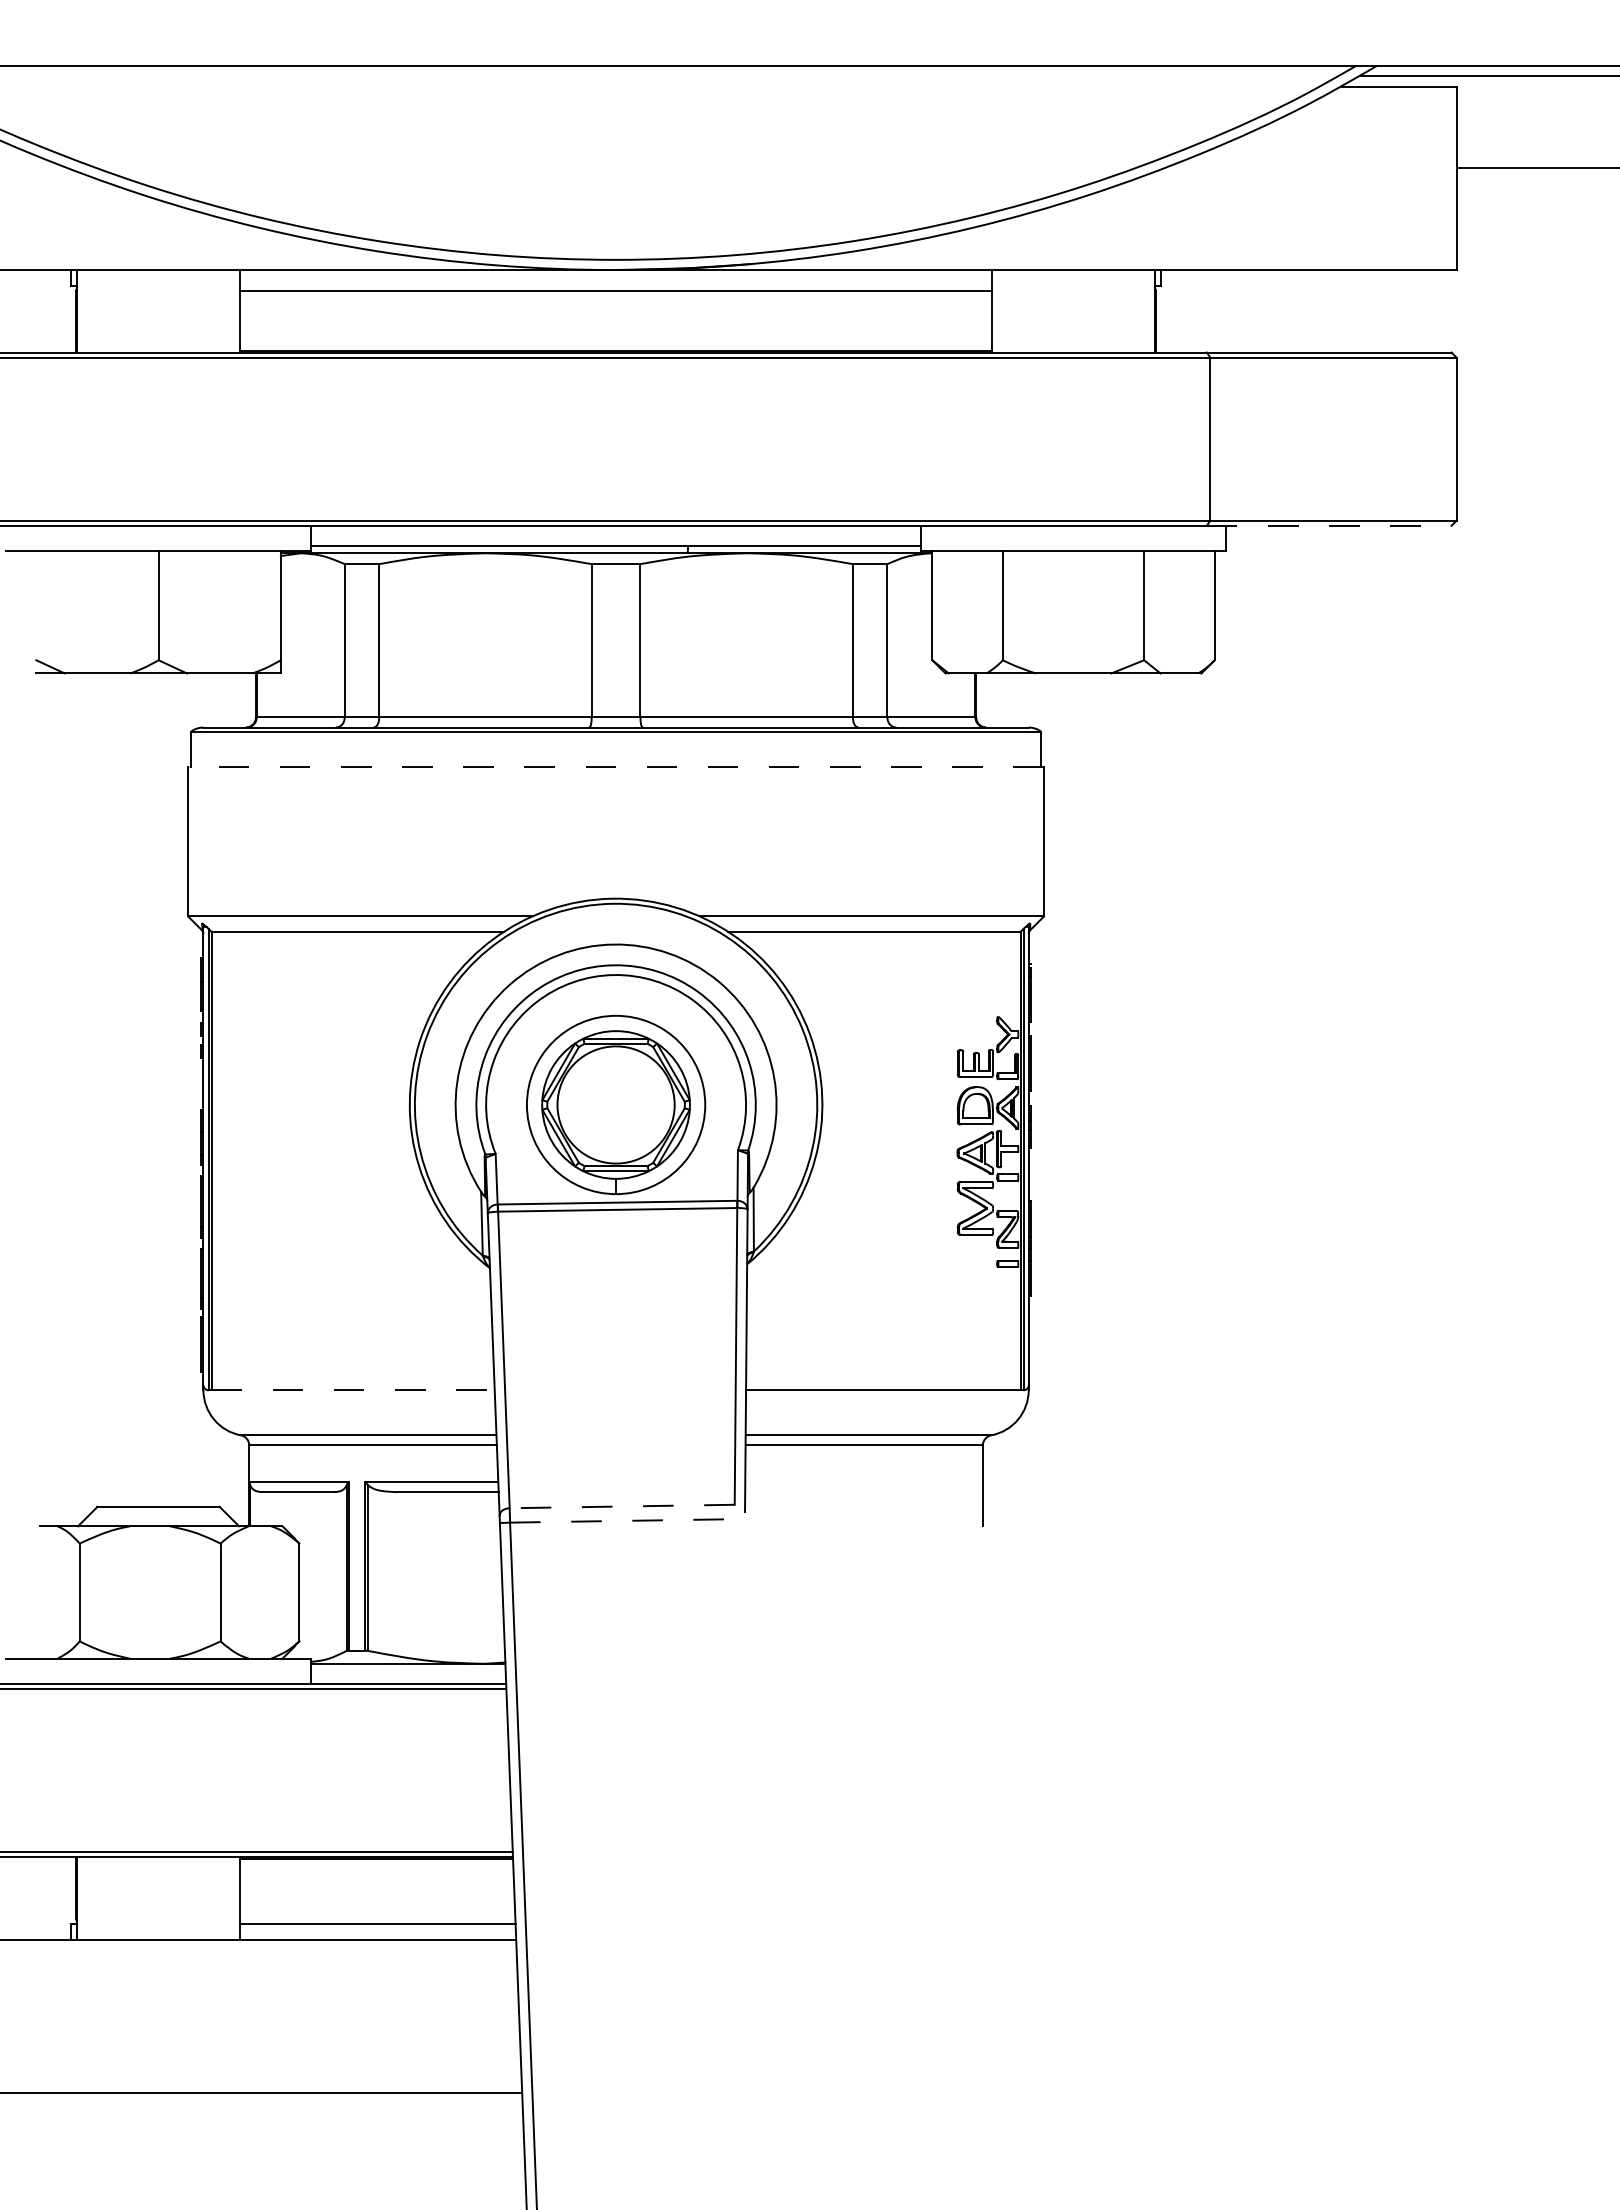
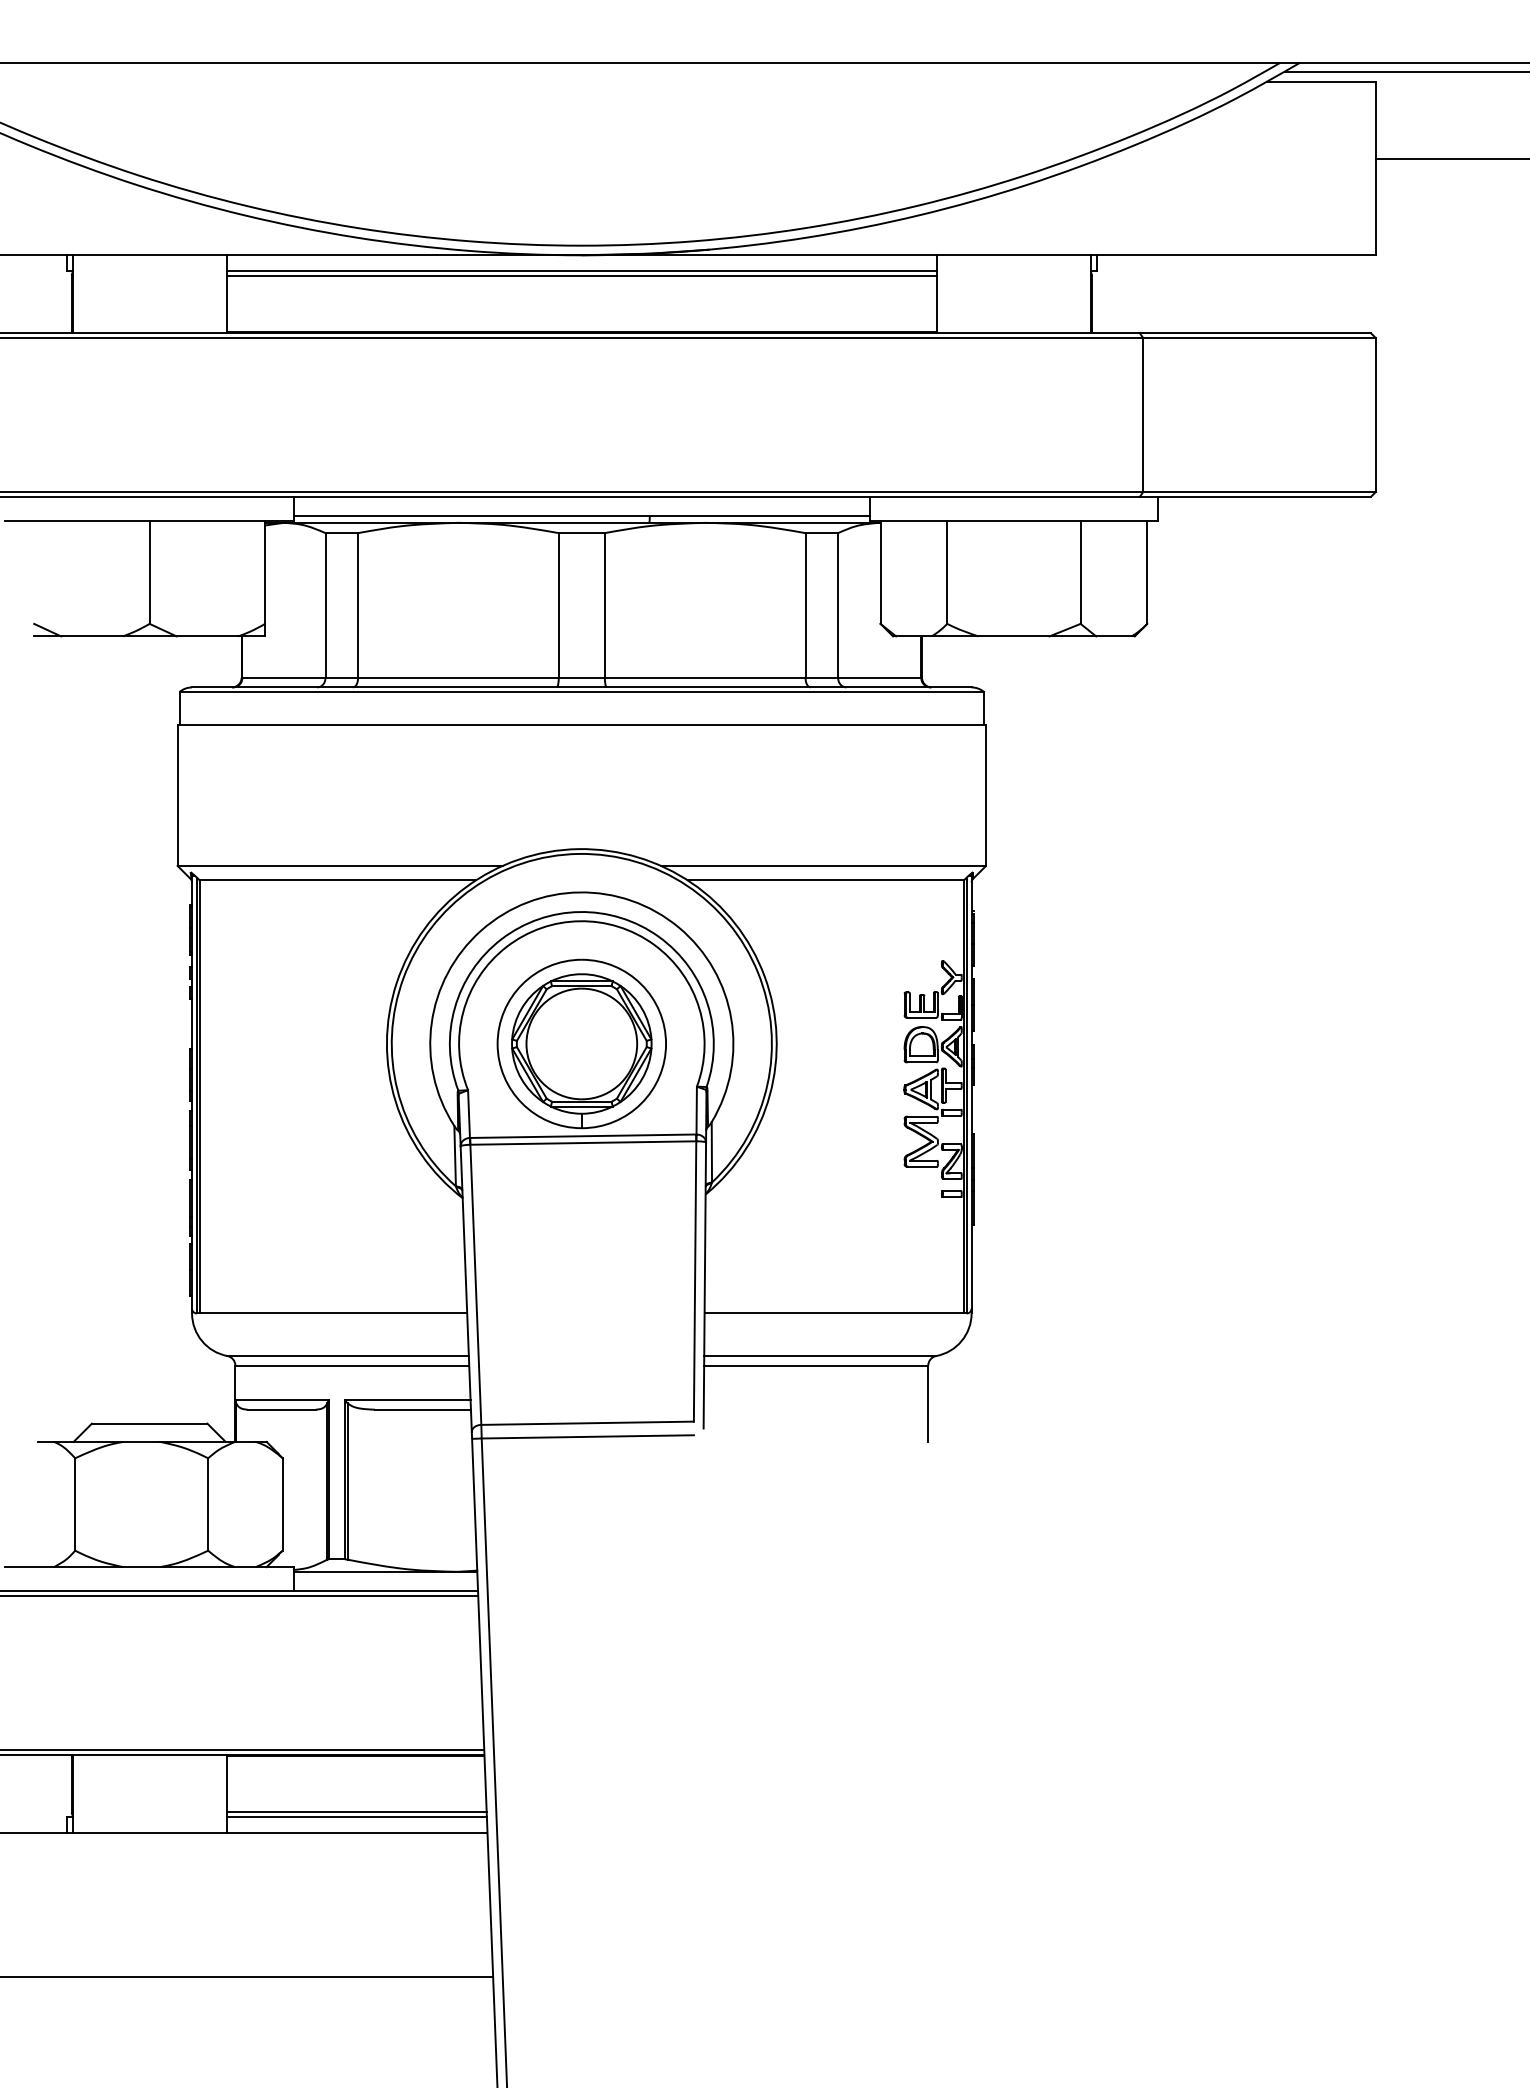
line: (616, 286) -> (582, 270), added
line: (1329, 525) -> (1255, 496), dashed -> solid
line: (616, 767) -> (582, 725), dashed -> solid
line: (353, 1390) -> (333, 1313), dashed -> solid
line: (622, 1506) -> (587, 1423), dashed -> solid
line: (622, 1520) -> (587, 1436), dashed -> solid
line: (377, 1918) -> (356, 1812), added

